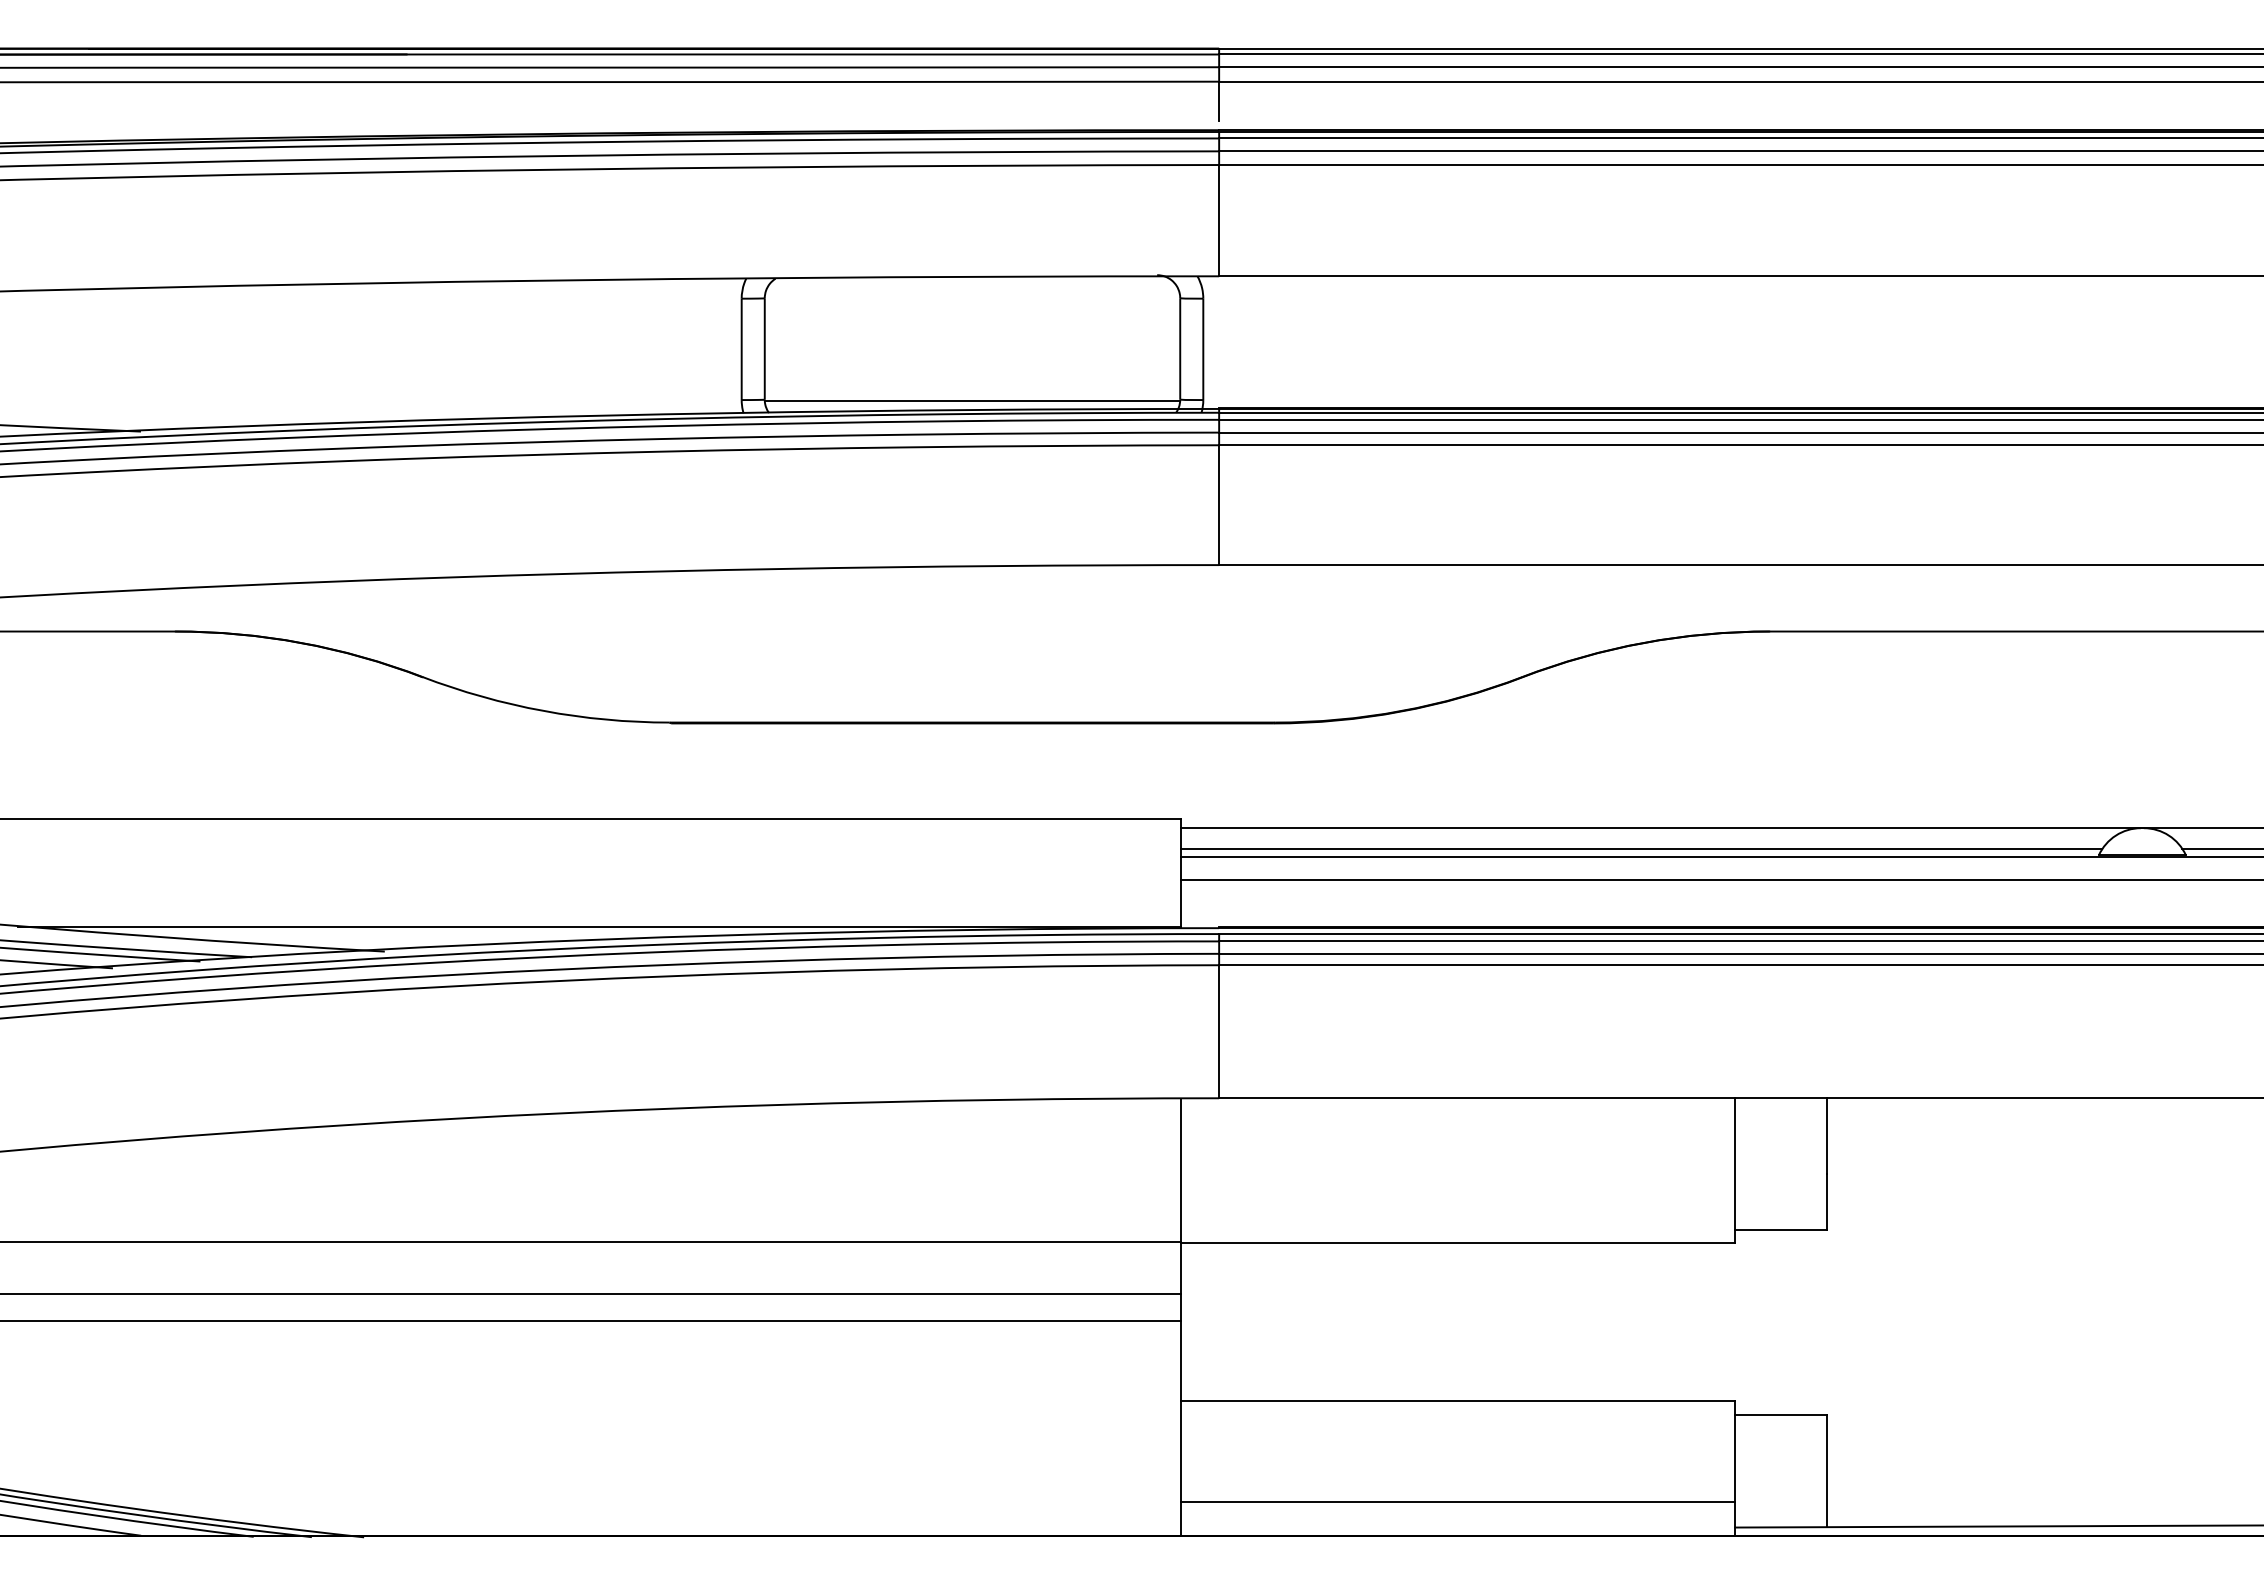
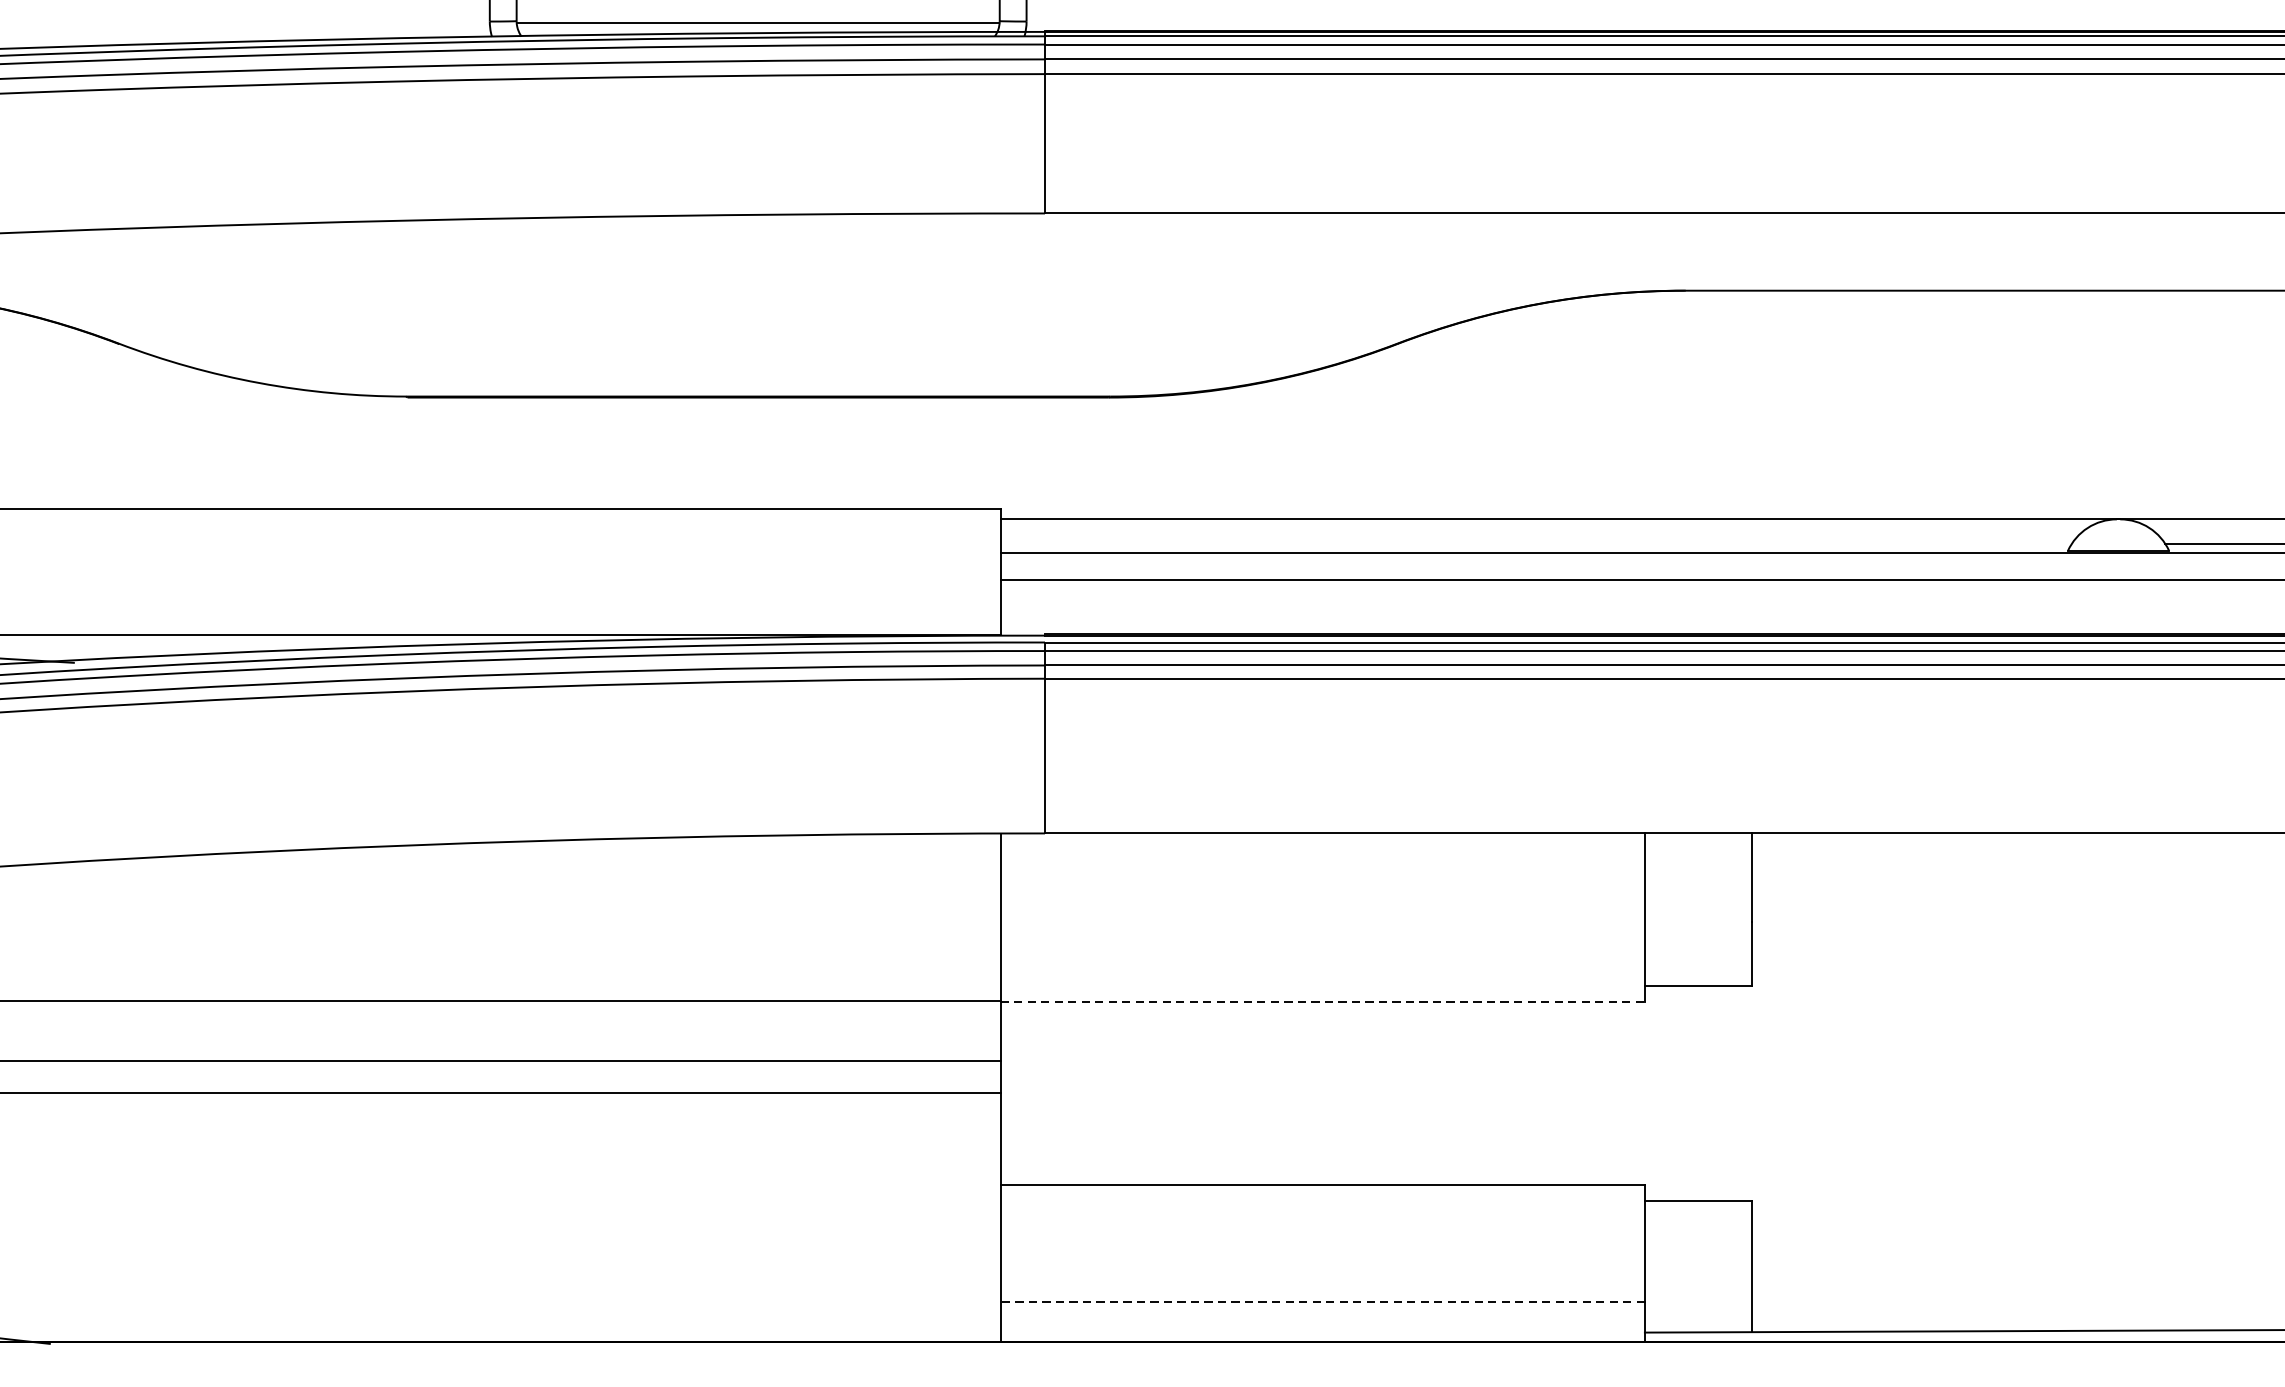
line: (1641, 848) -> (1536, 542), removed
line: (1458, 1243) -> (1323, 1002), solid -> dashed
line: (1458, 1501) -> (1323, 1302), solid -> dashed

